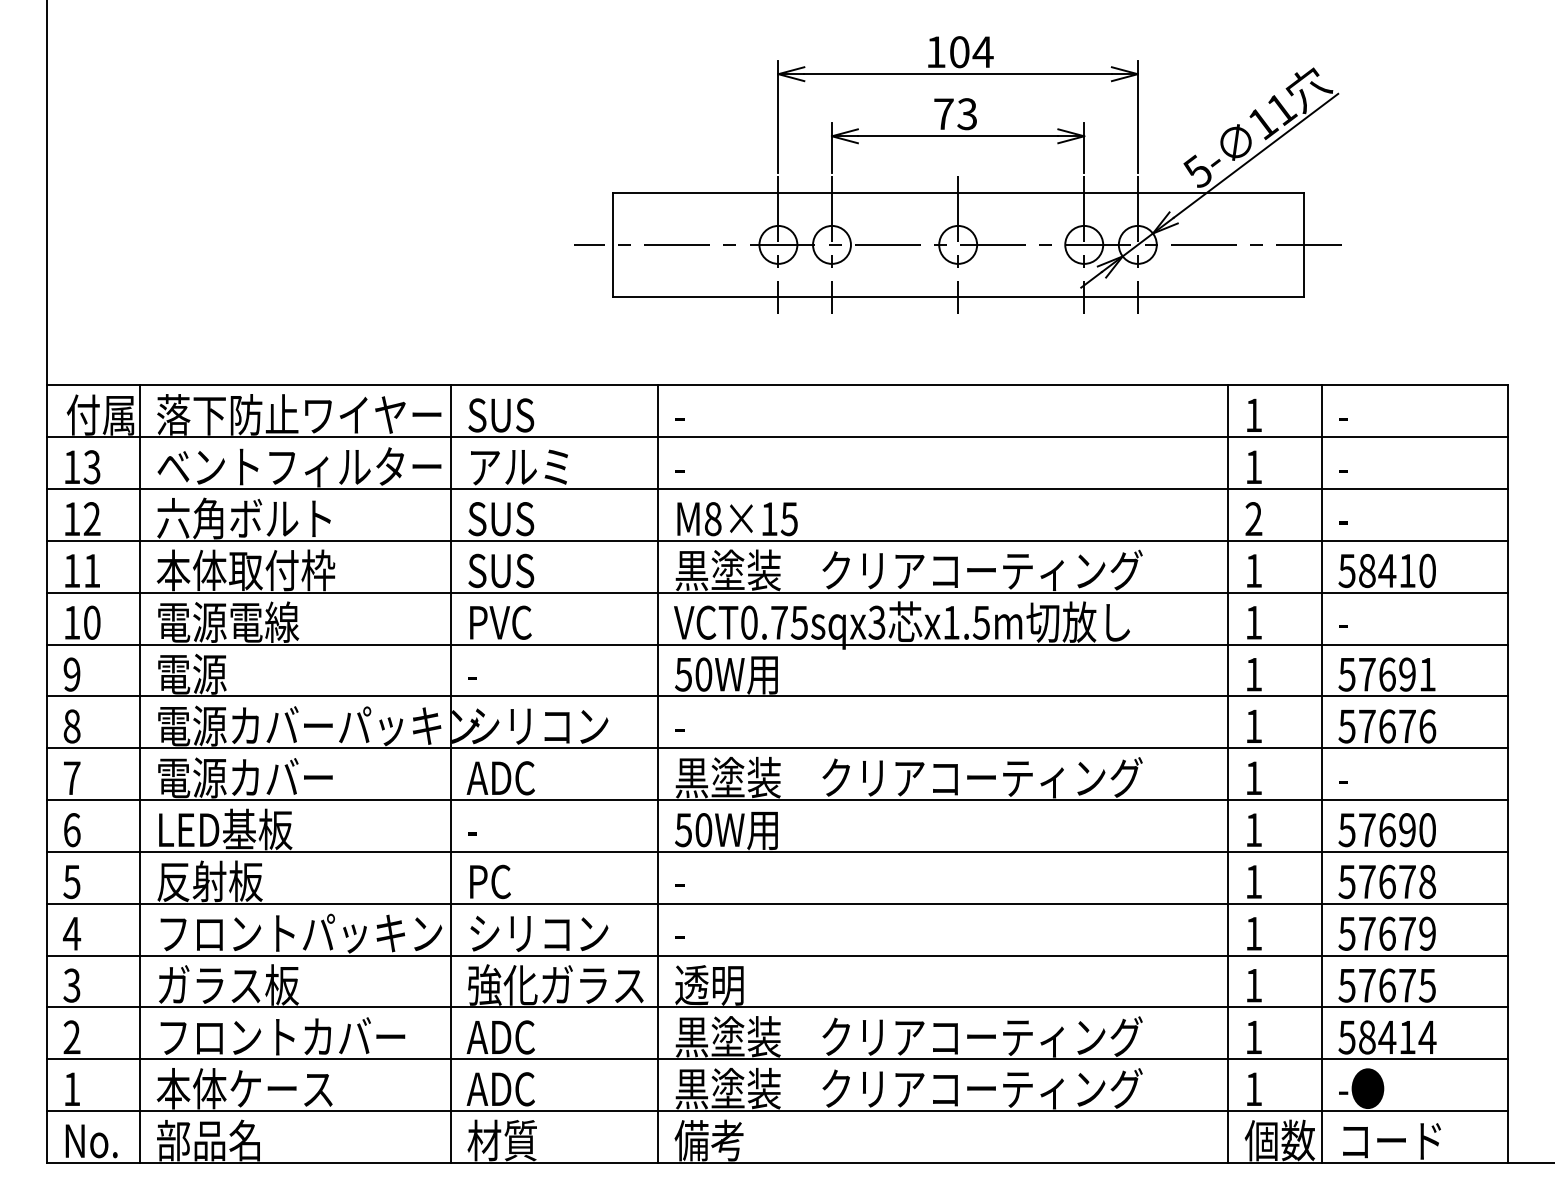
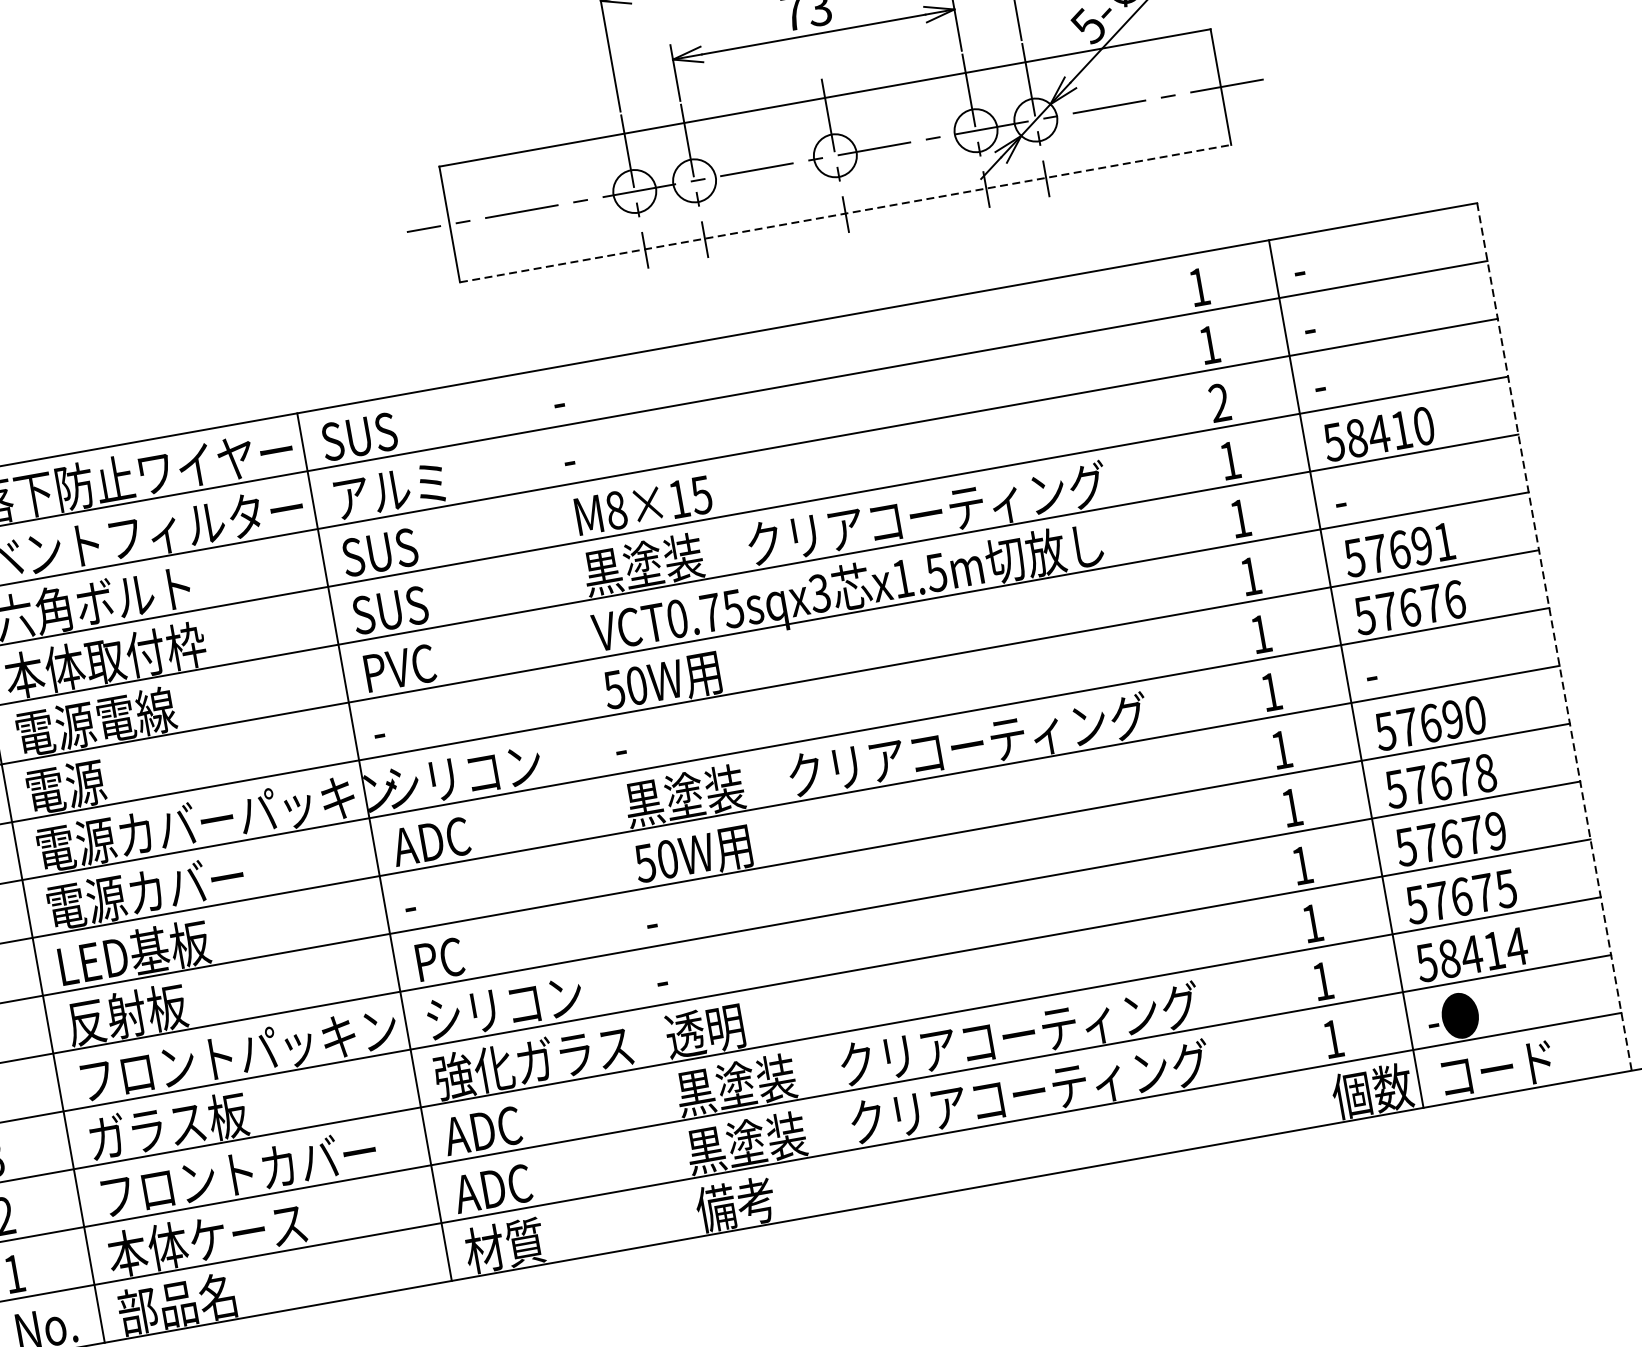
line: (958, 296) -> (845, 213), solid -> dashed
line: (658, 773) -> (606, 805), removed
line: (1228, 773) -> (1242, 691), removed
line: (1508, 774) -> (1554, 637), solid -> dashed

